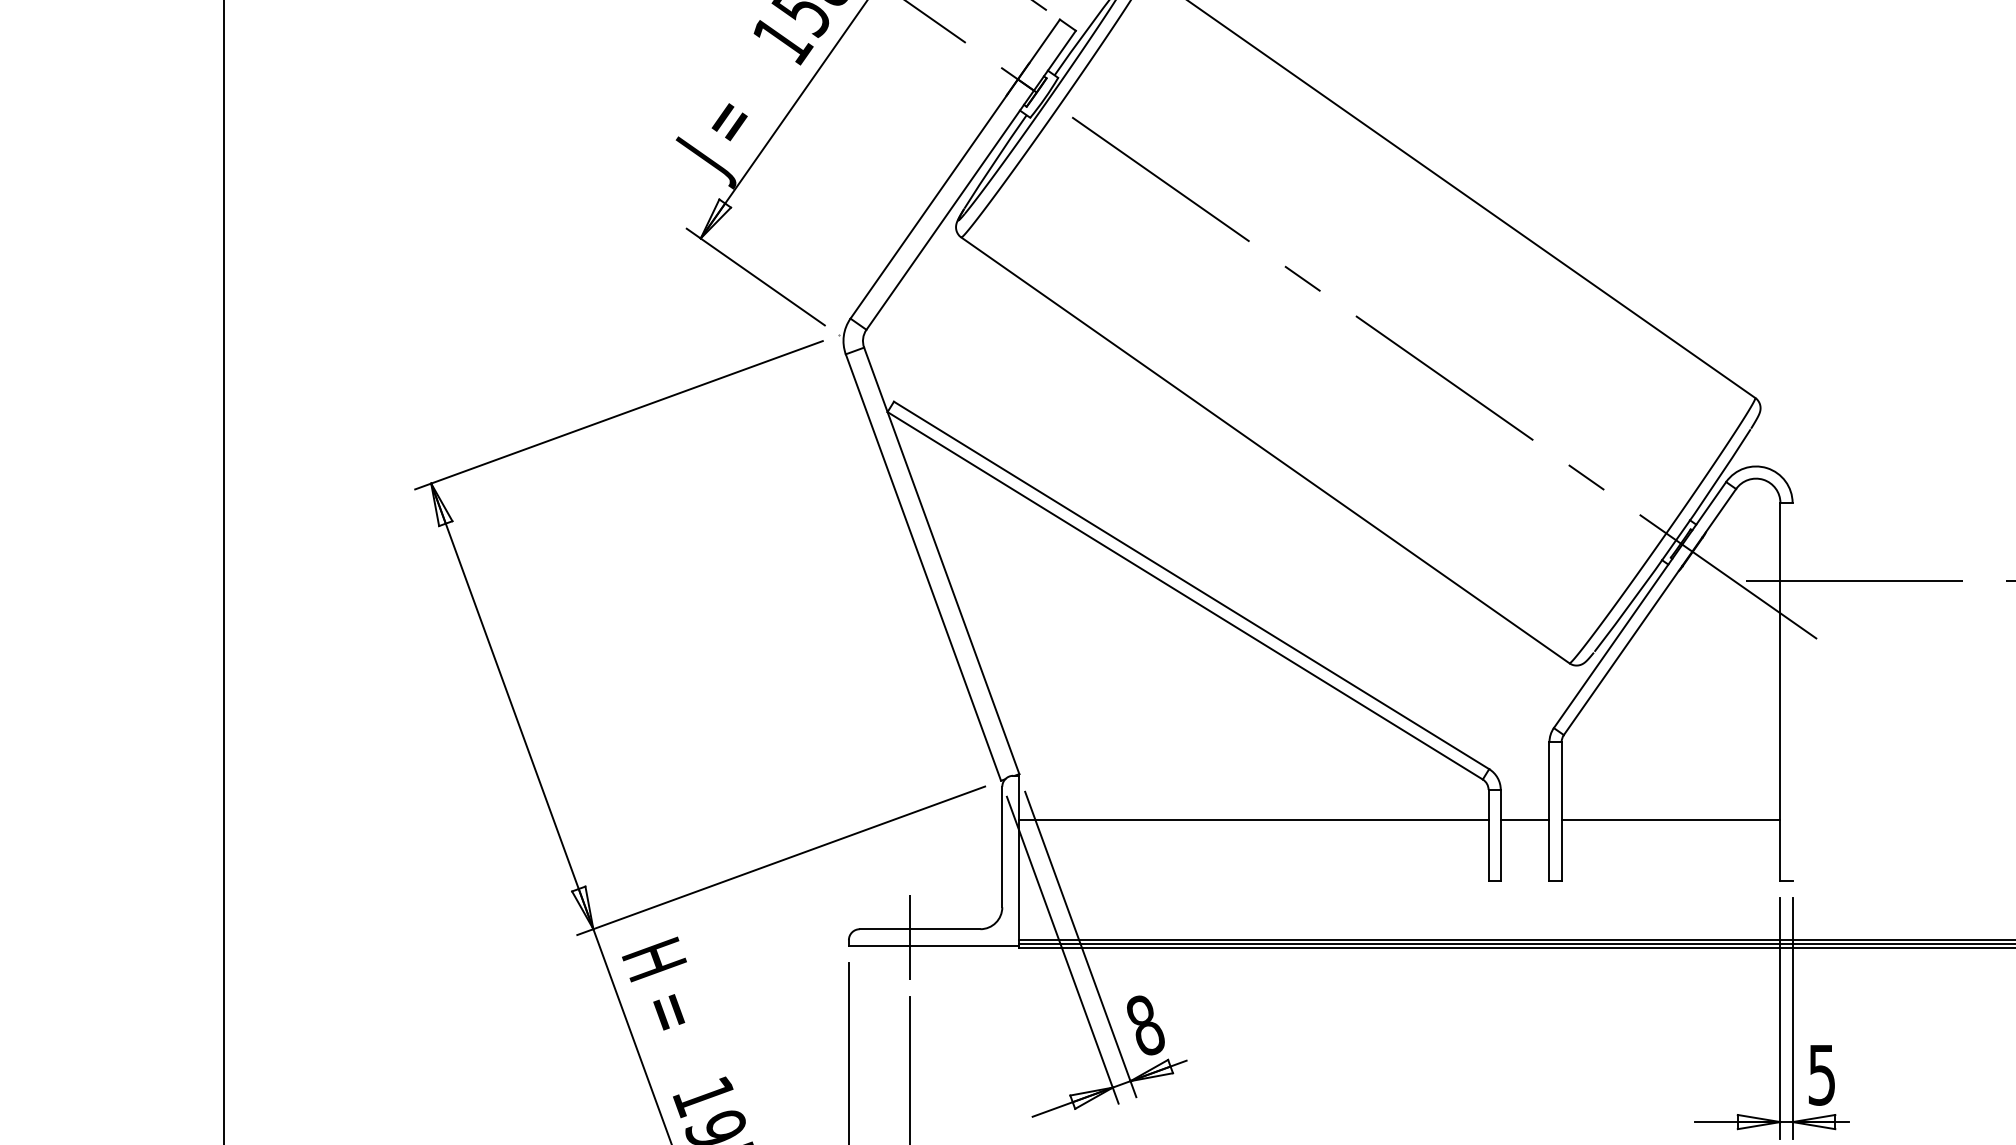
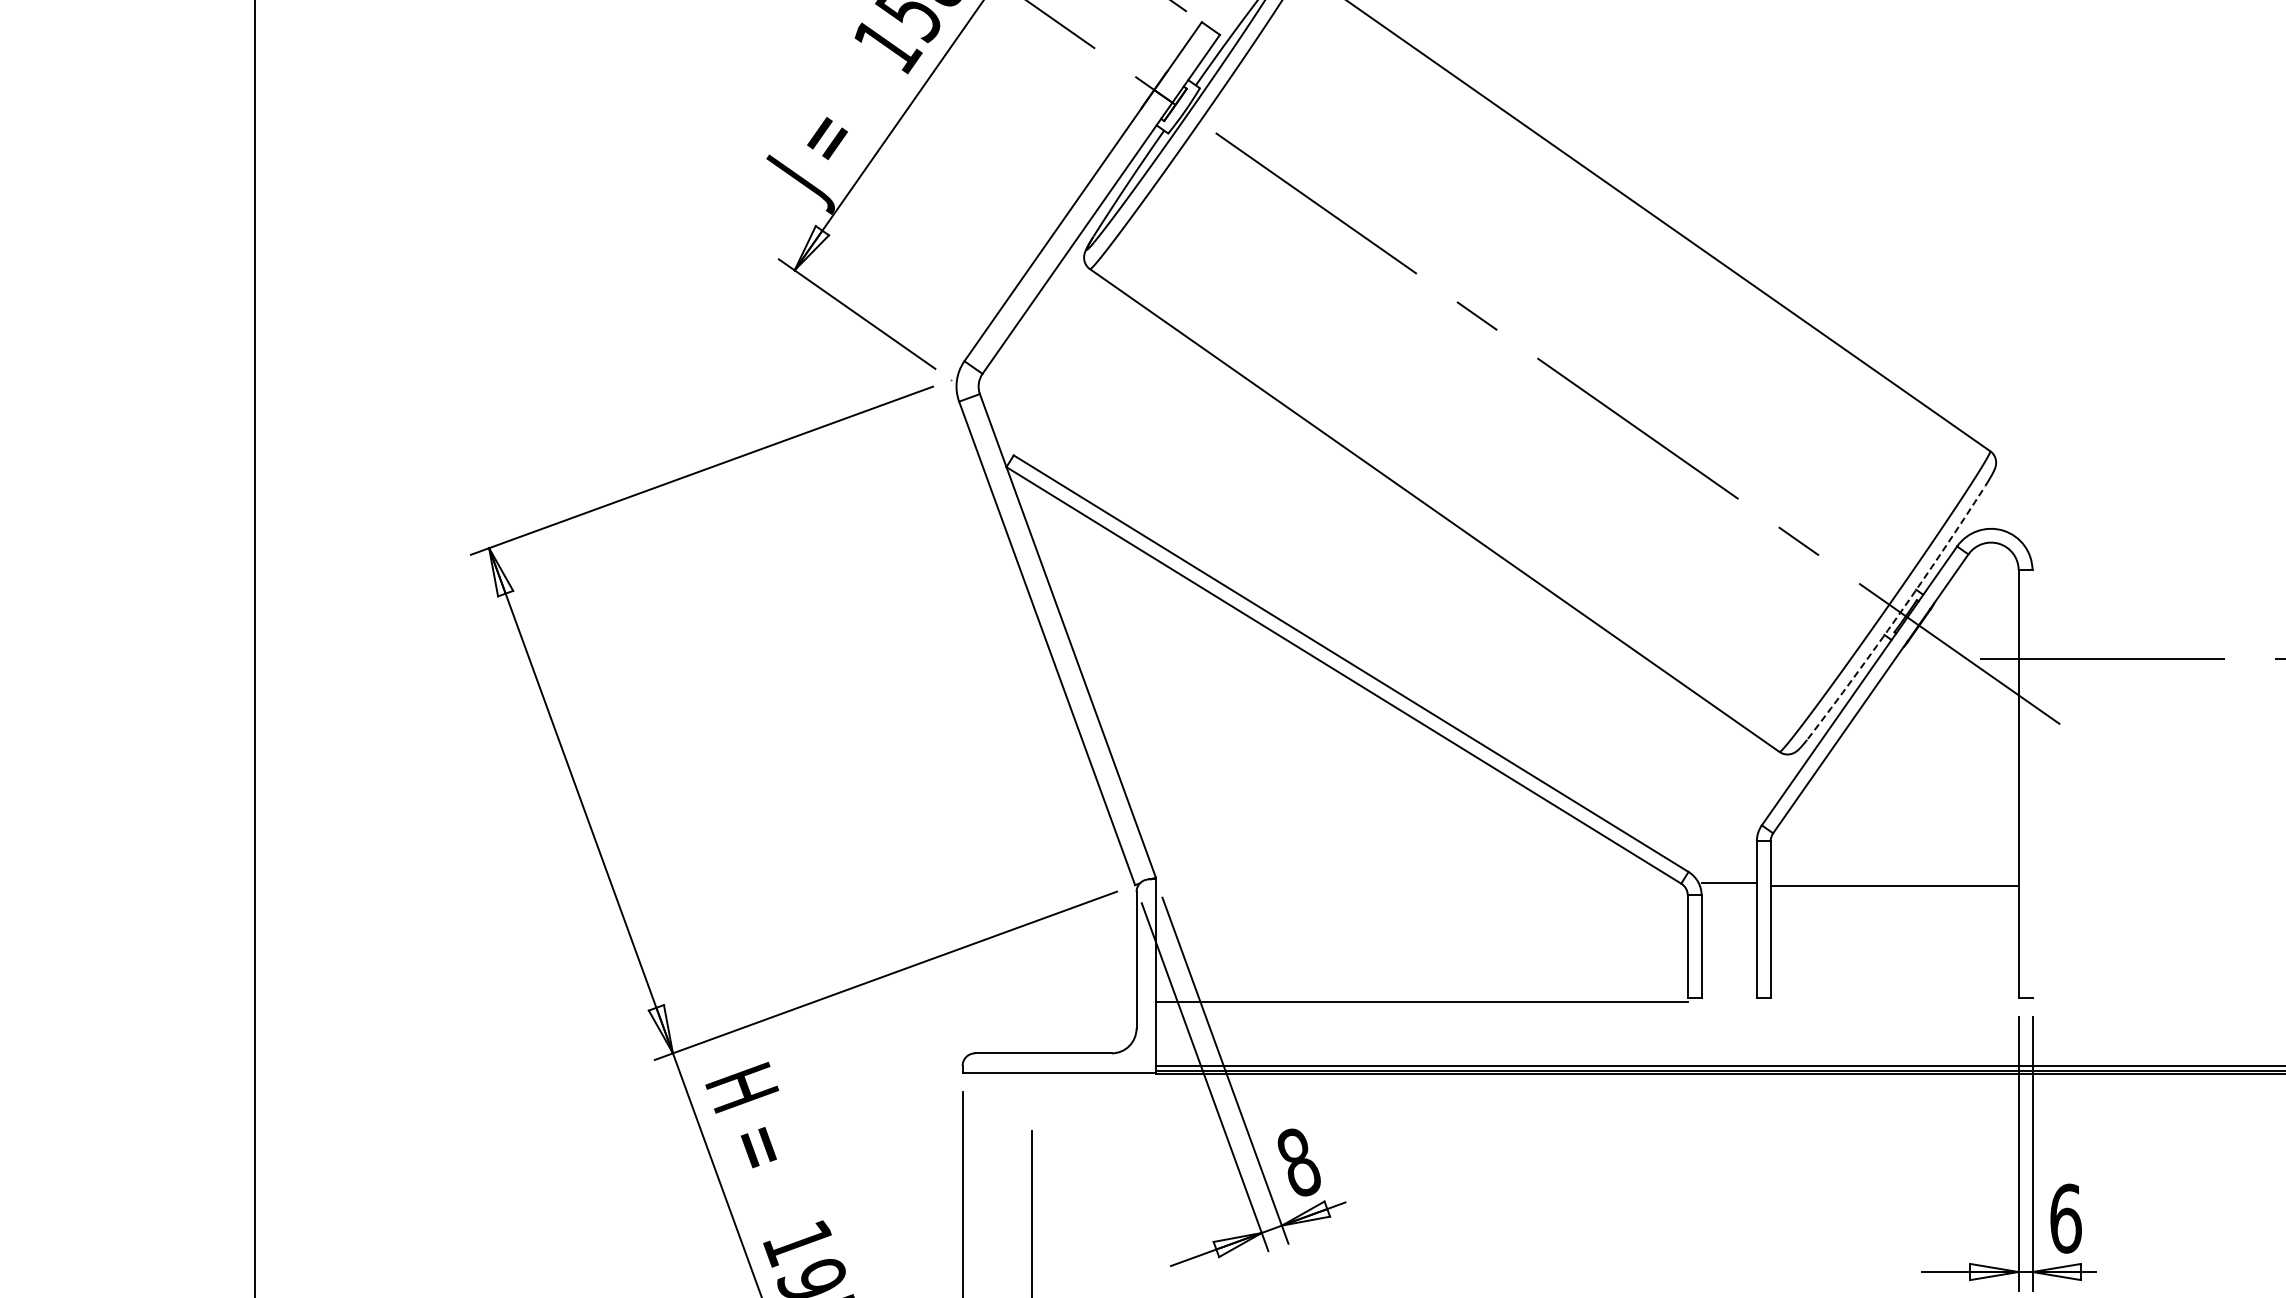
arc: (1675, 542) -> (1899, 614), solid -> dashed
line: (1253, 819) -> (1421, 1002), moved
line: (1524, 819) -> (1728, 883), moved
line: (1670, 819) -> (1894, 886), moved
line: (909, 937) -> (1031, 1062), removed
text: (1821, 1074) -> (2065, 1218), 5 -> 6

